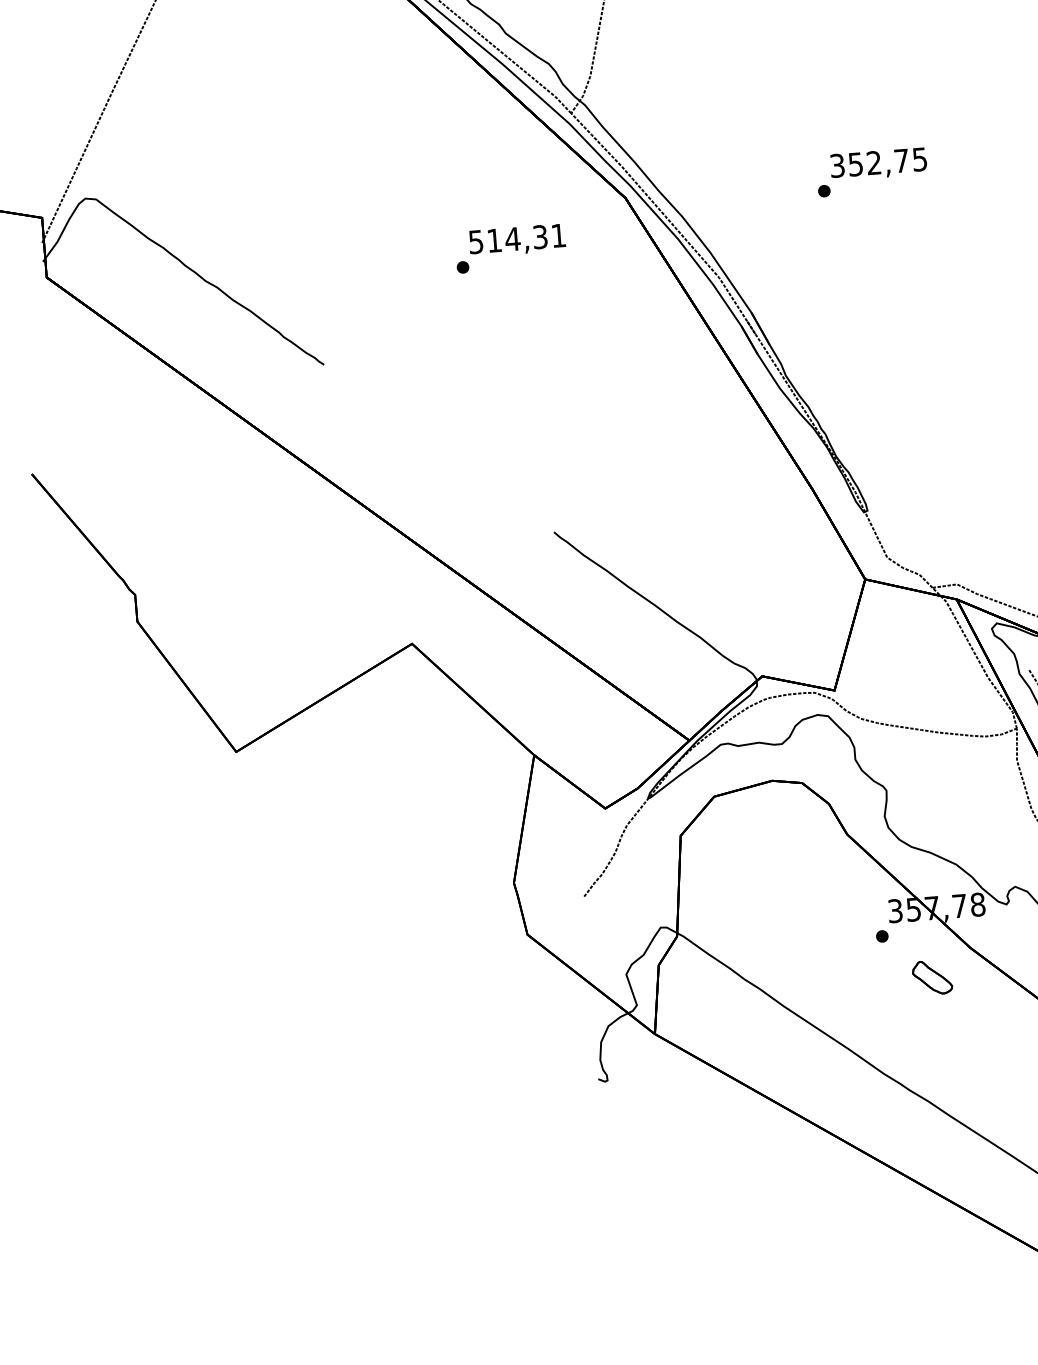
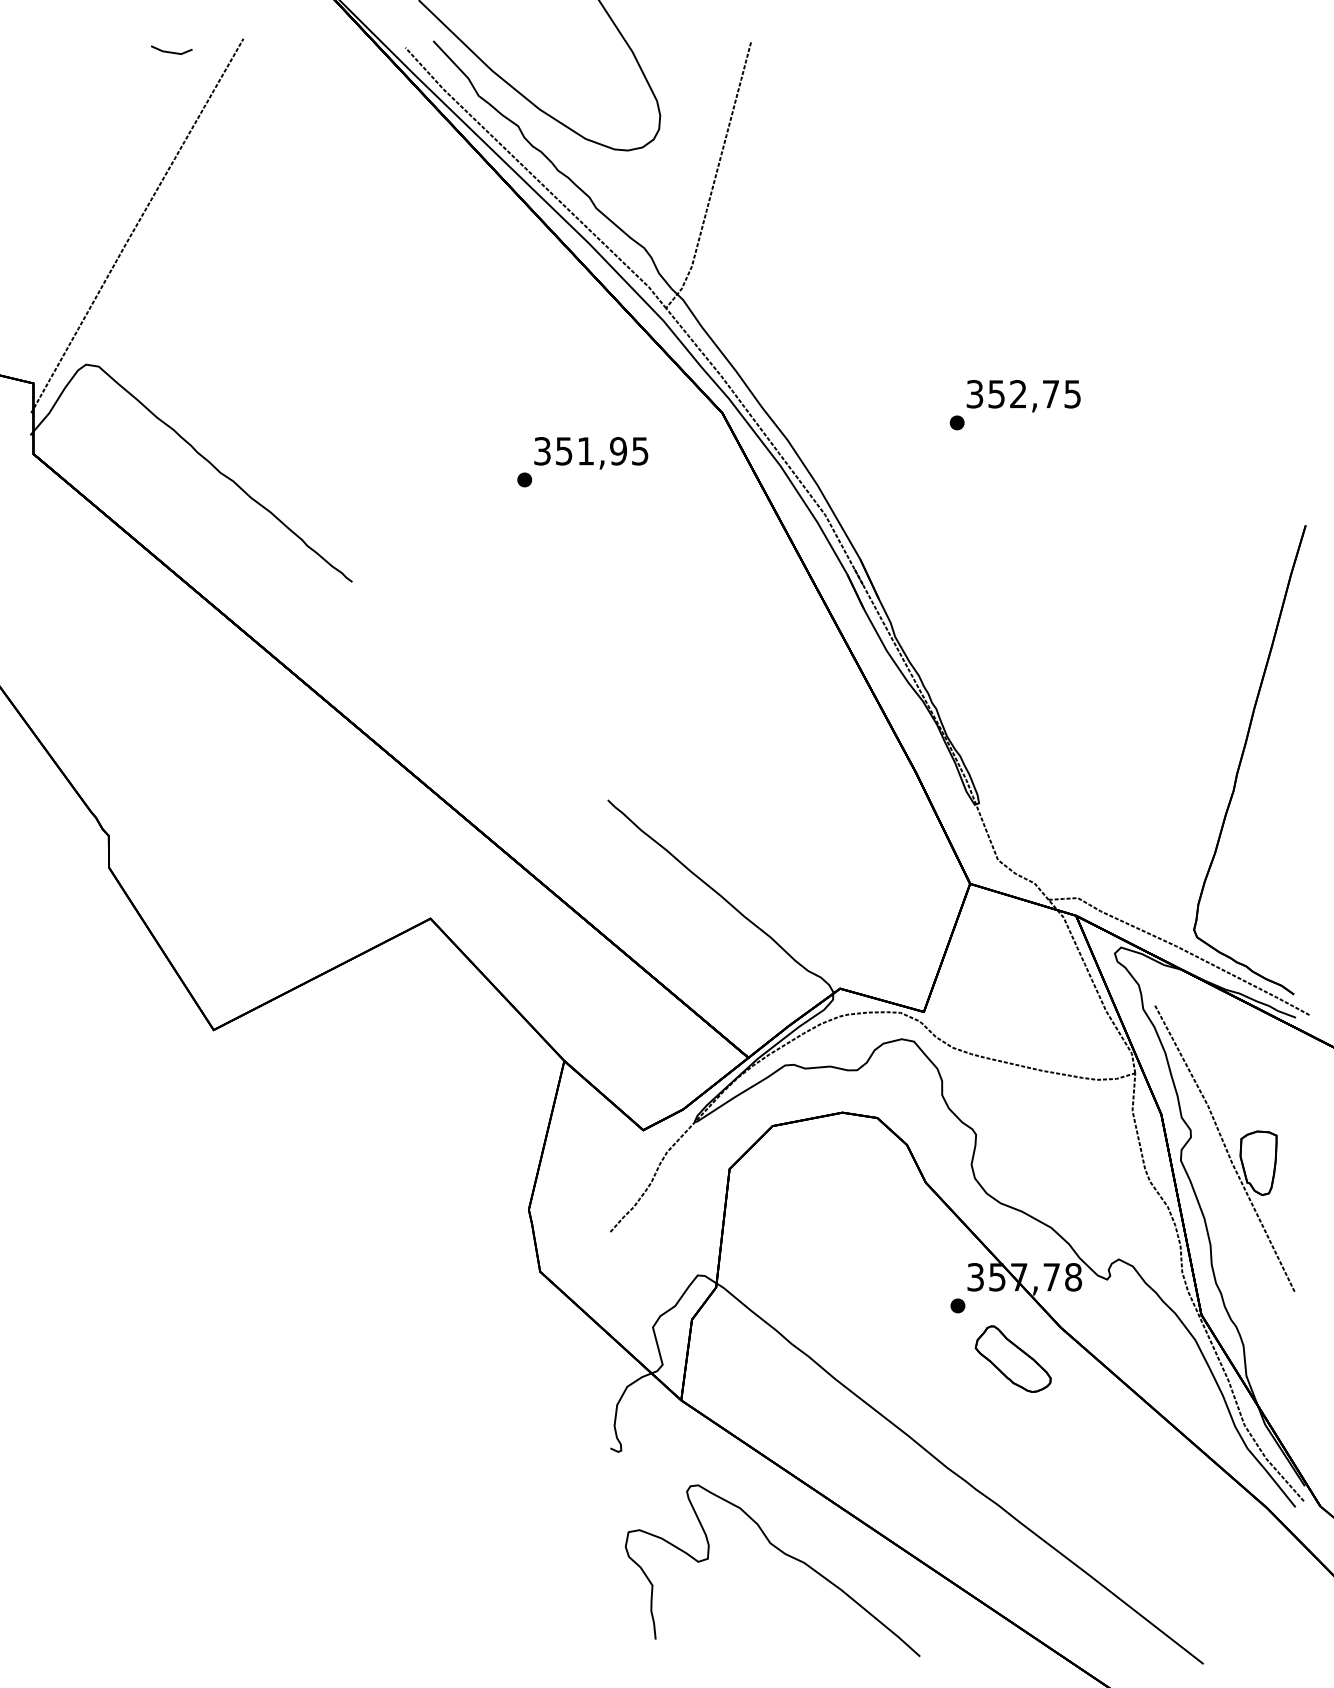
text: (517, 239) -> (591, 451), 514,31 -> 351,95
part: (931, 977) -> (1012, 1358), size x1.67
part: (750, 1156) -> (782, 1553), added

